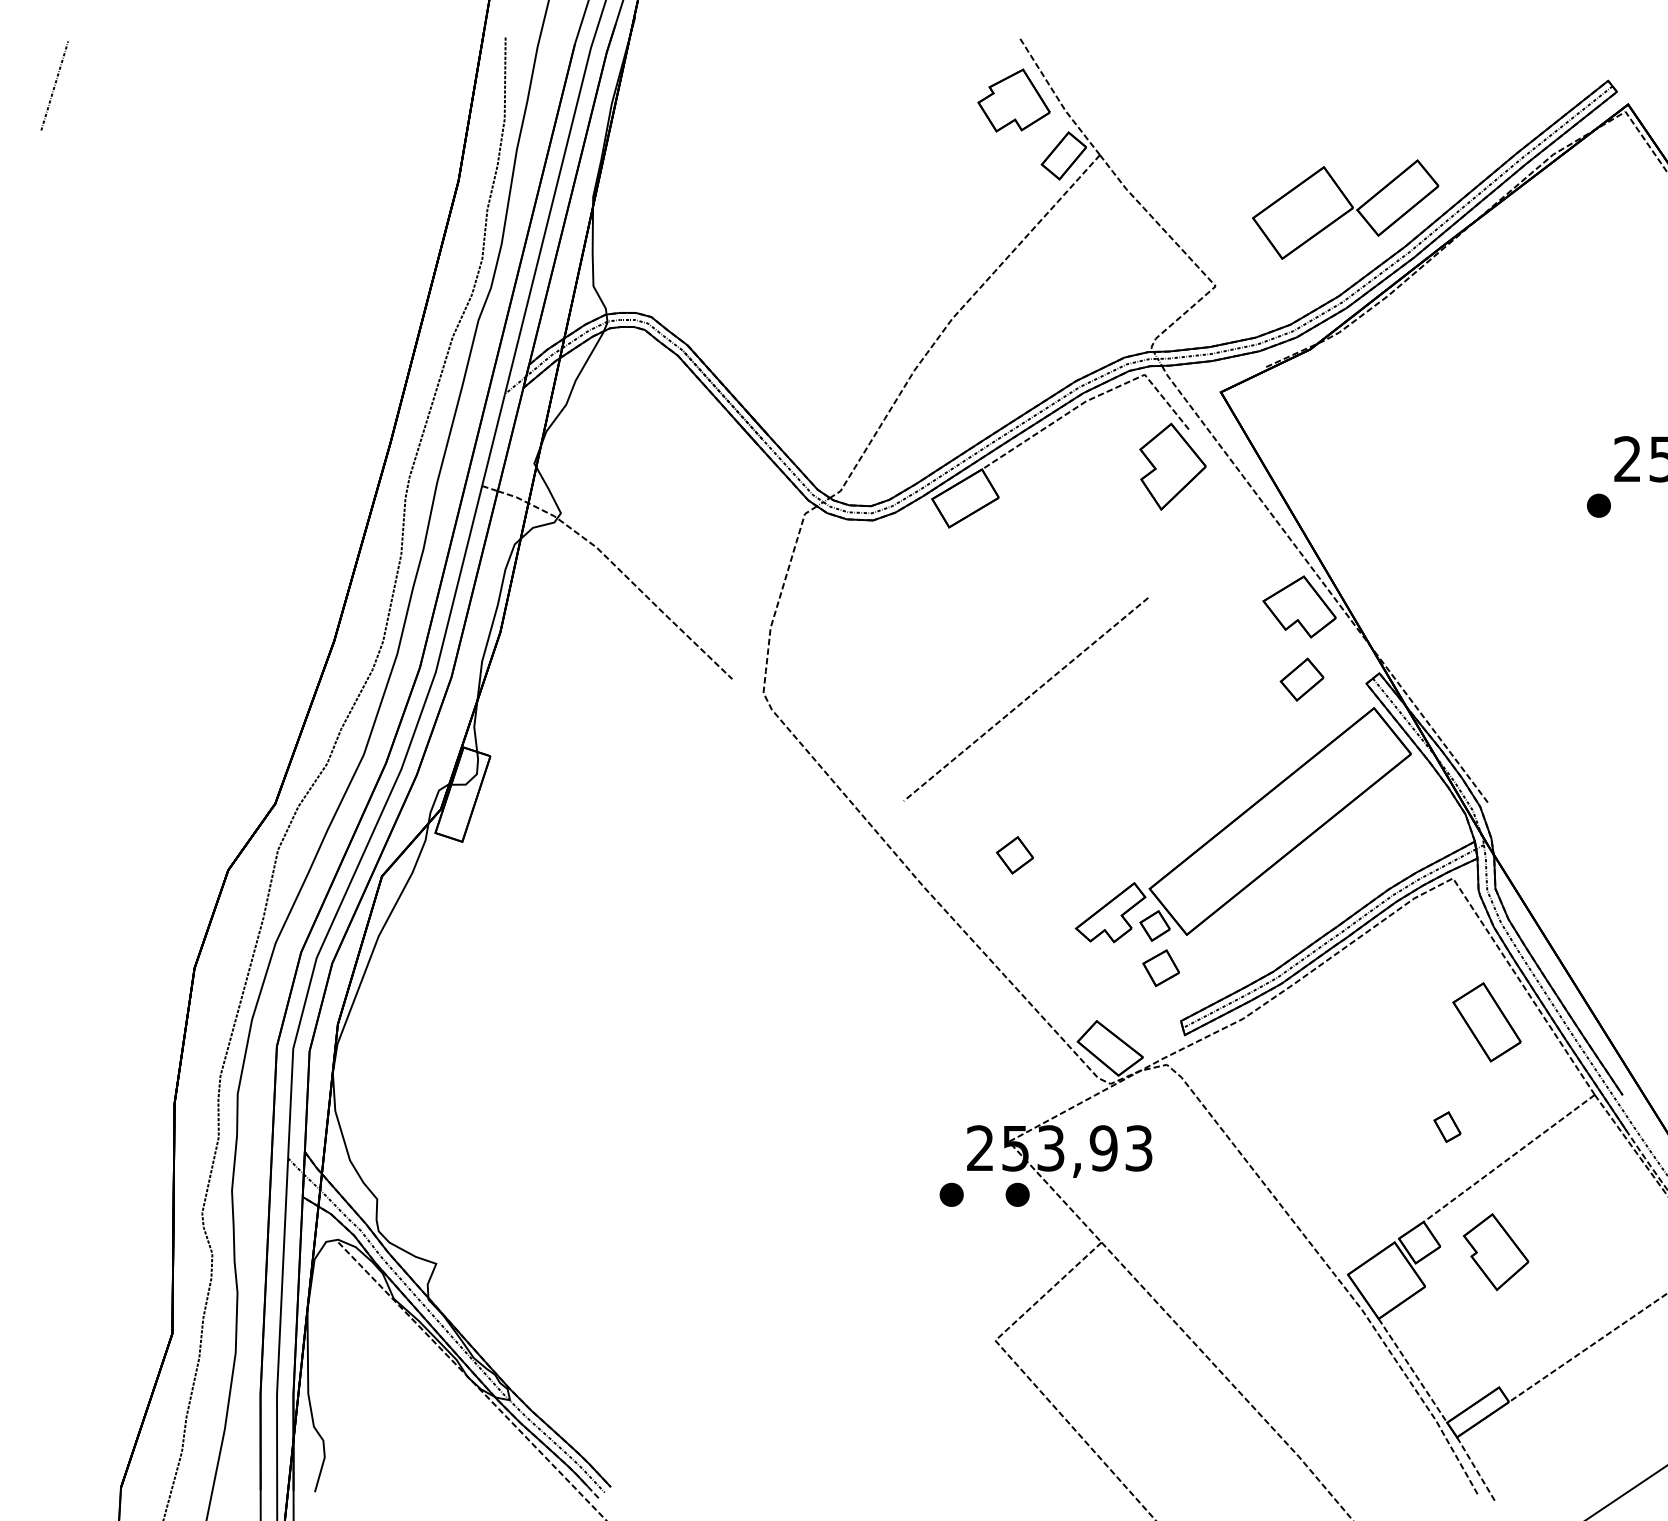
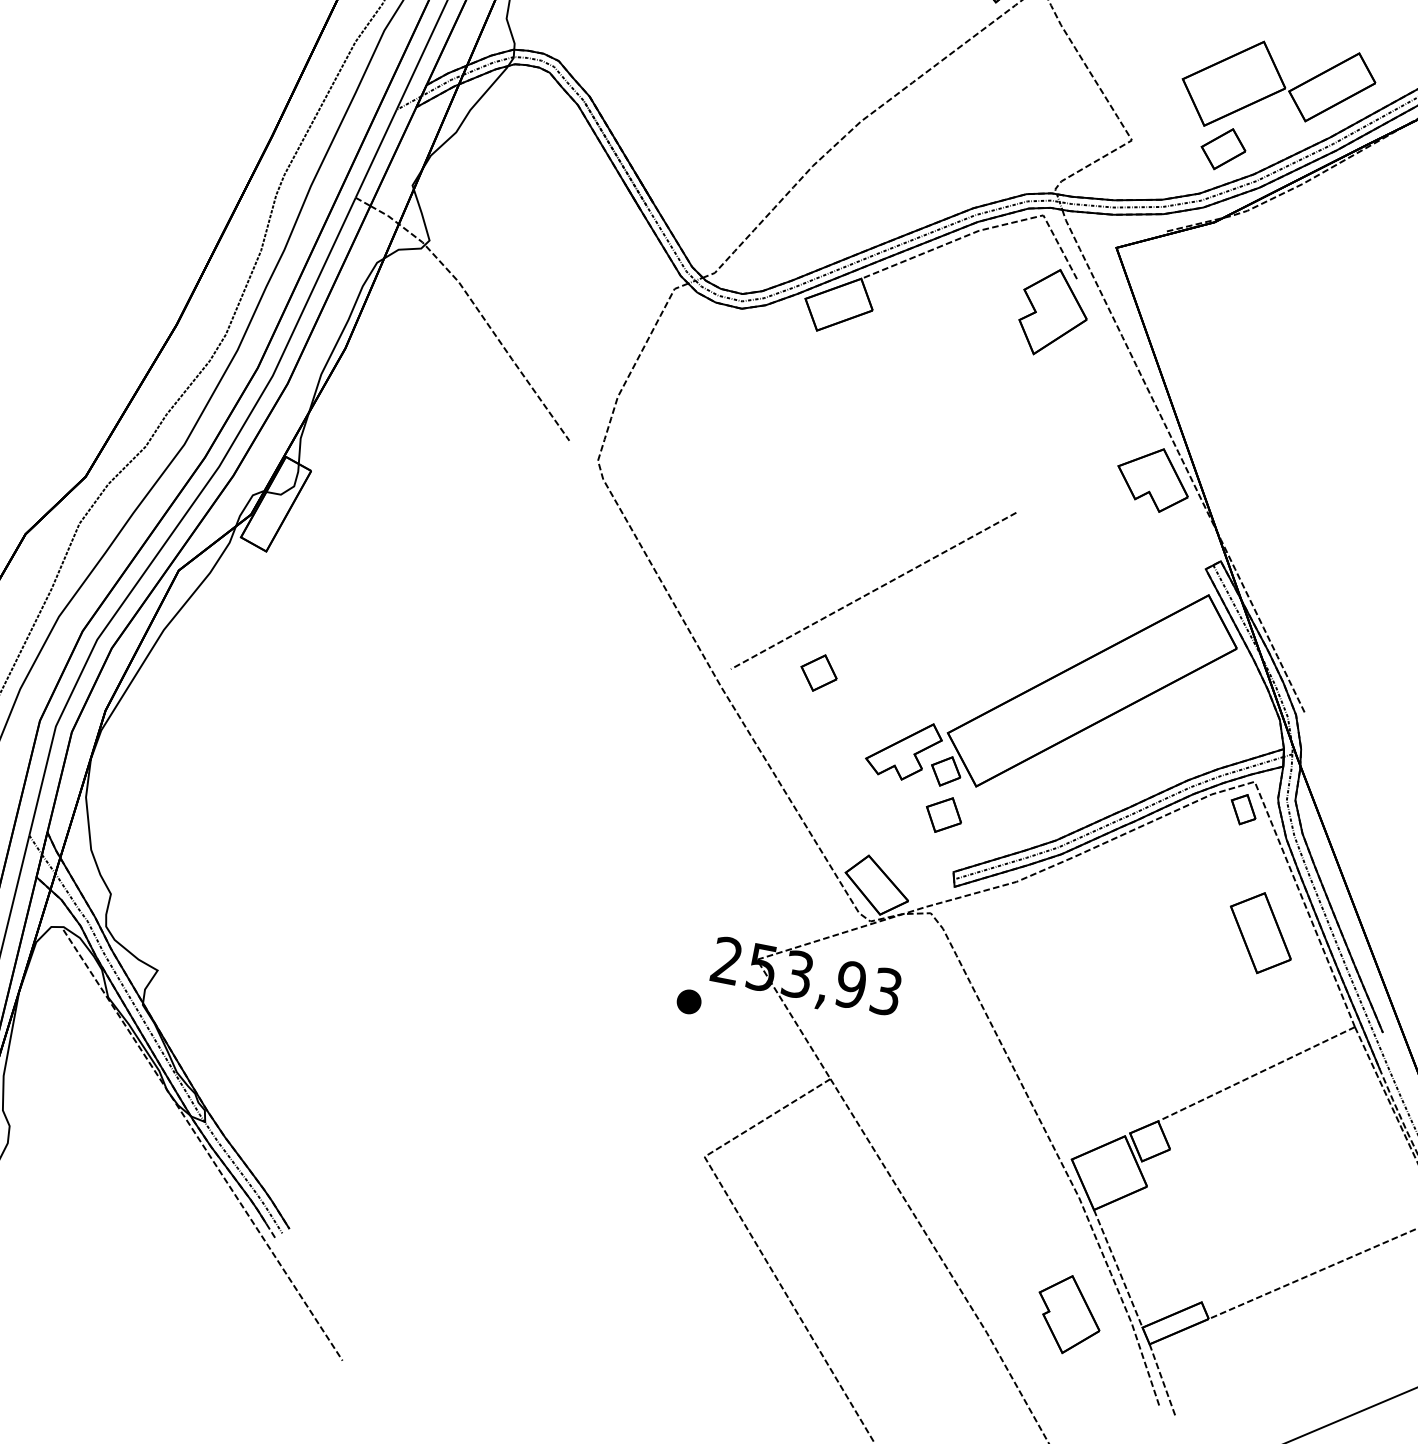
part: (1301, 679) -> (1222, 148), moved
line: (1025, 699) -> (873, 590), moved
part: (1447, 1126) -> (1243, 808), moved
part: (1017, 1194) -> (755, 1014), removed
part: (1496, 1252) -> (1069, 1315), moved

